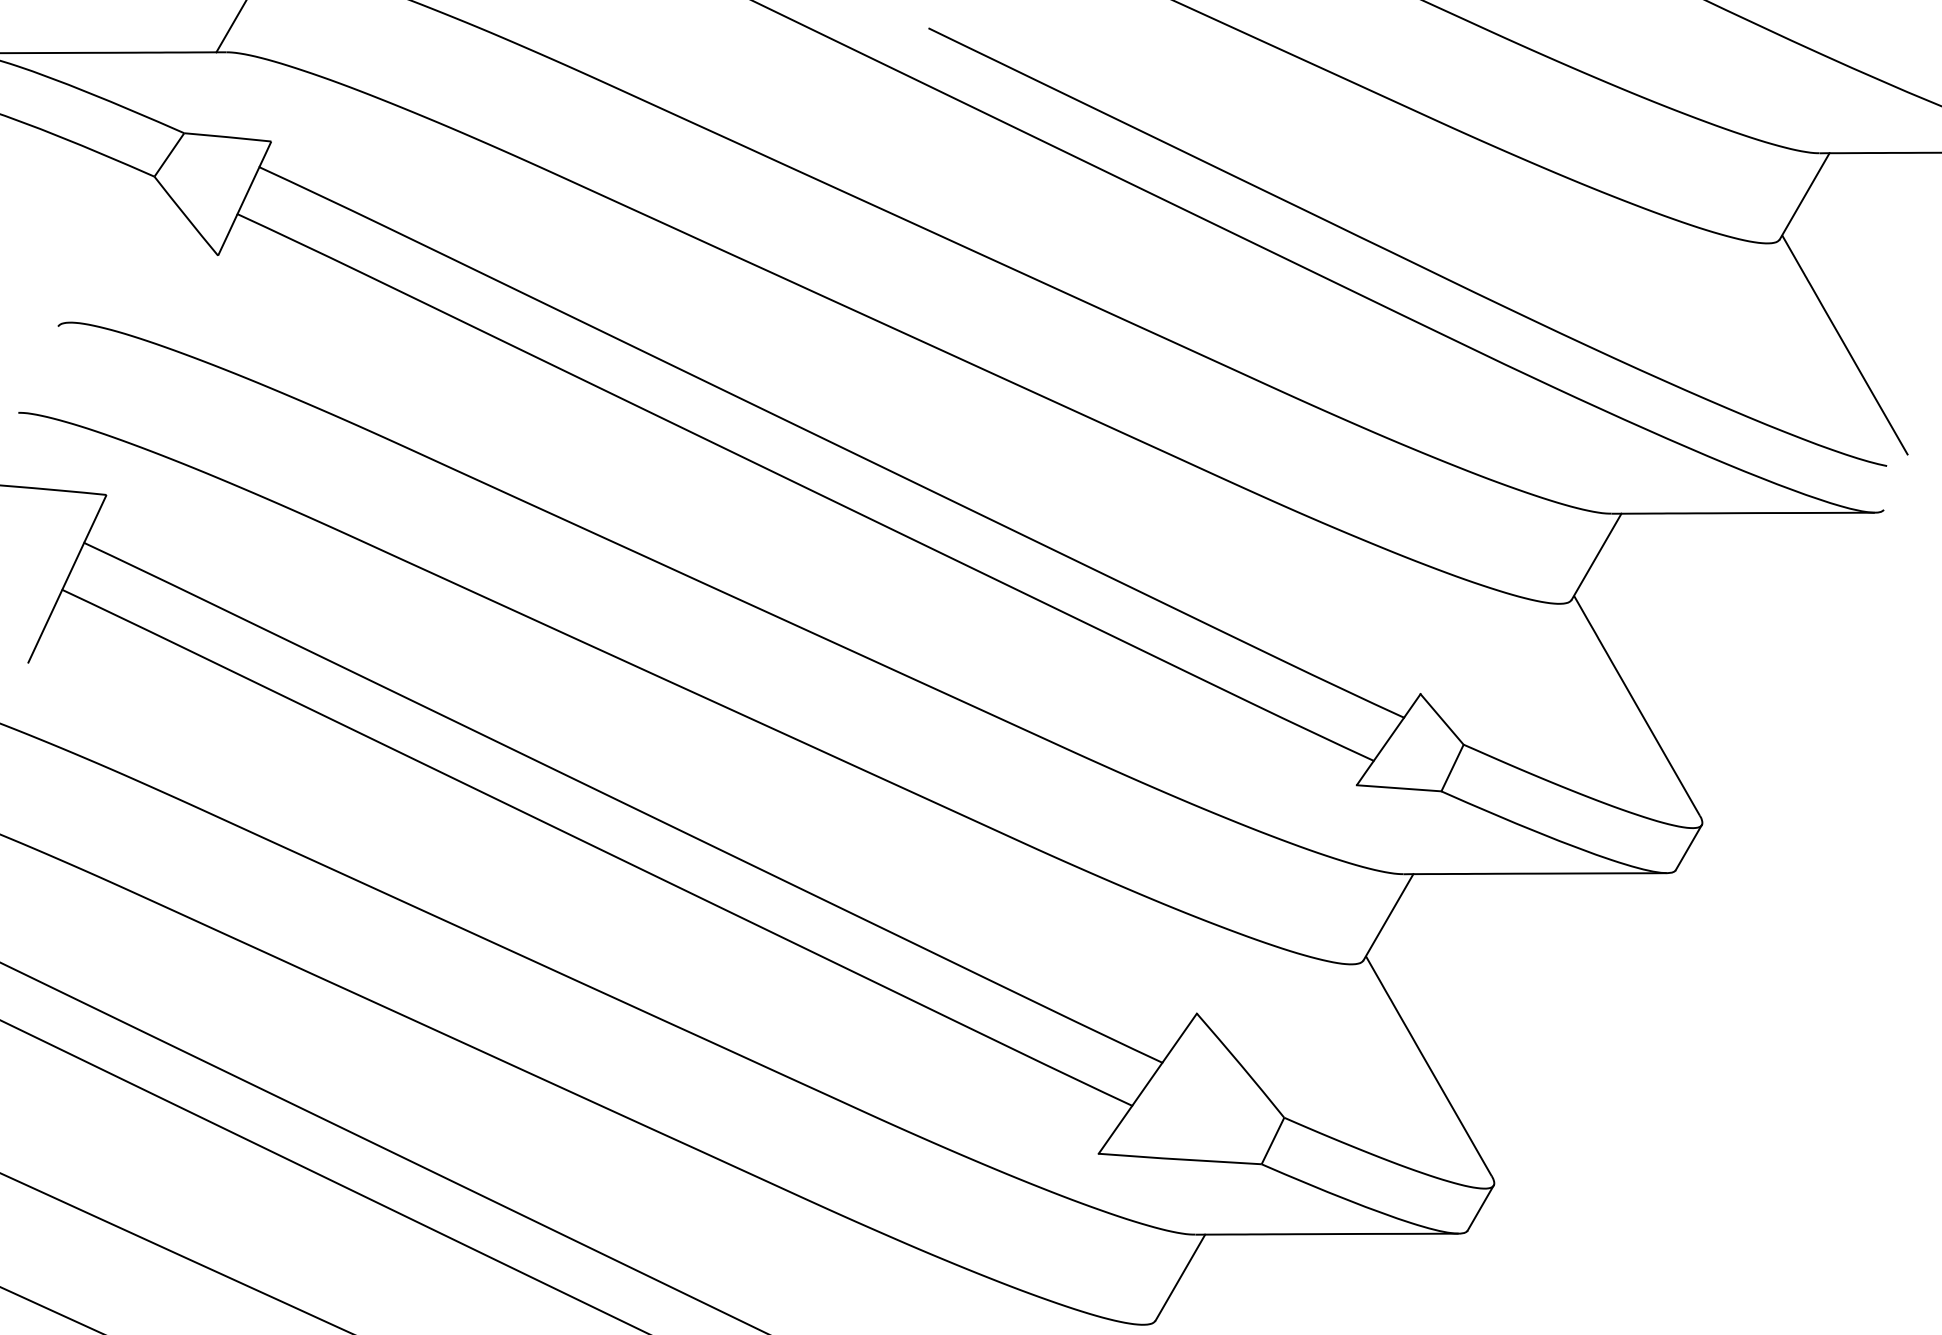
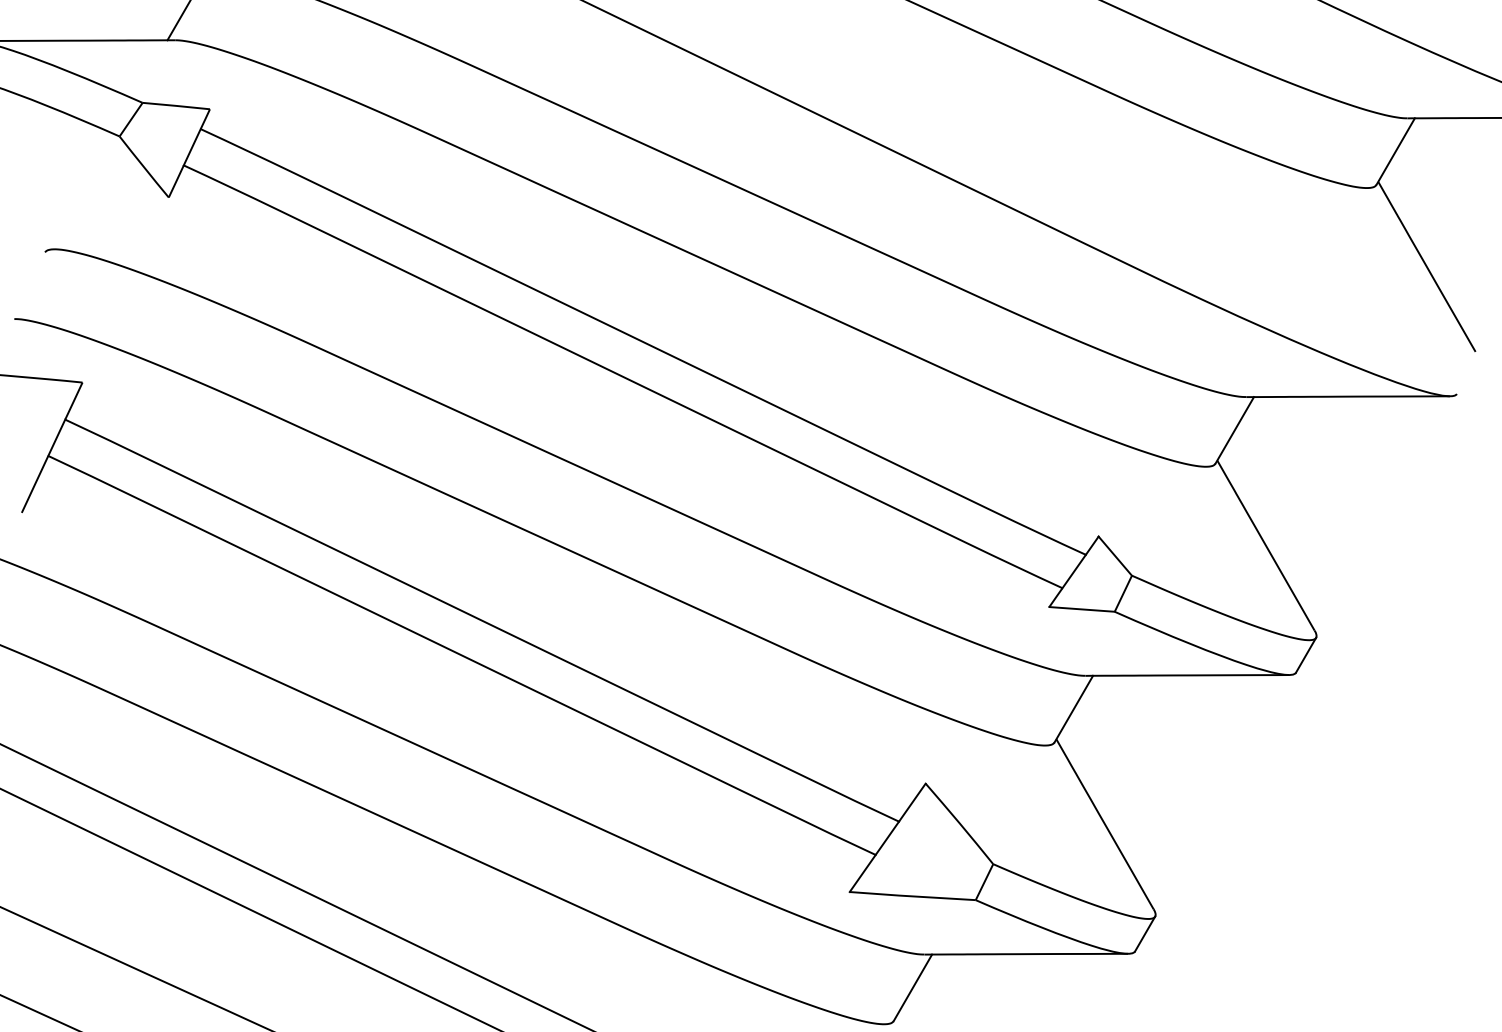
curve: (1402, 255) -> (1084, 197), removed

